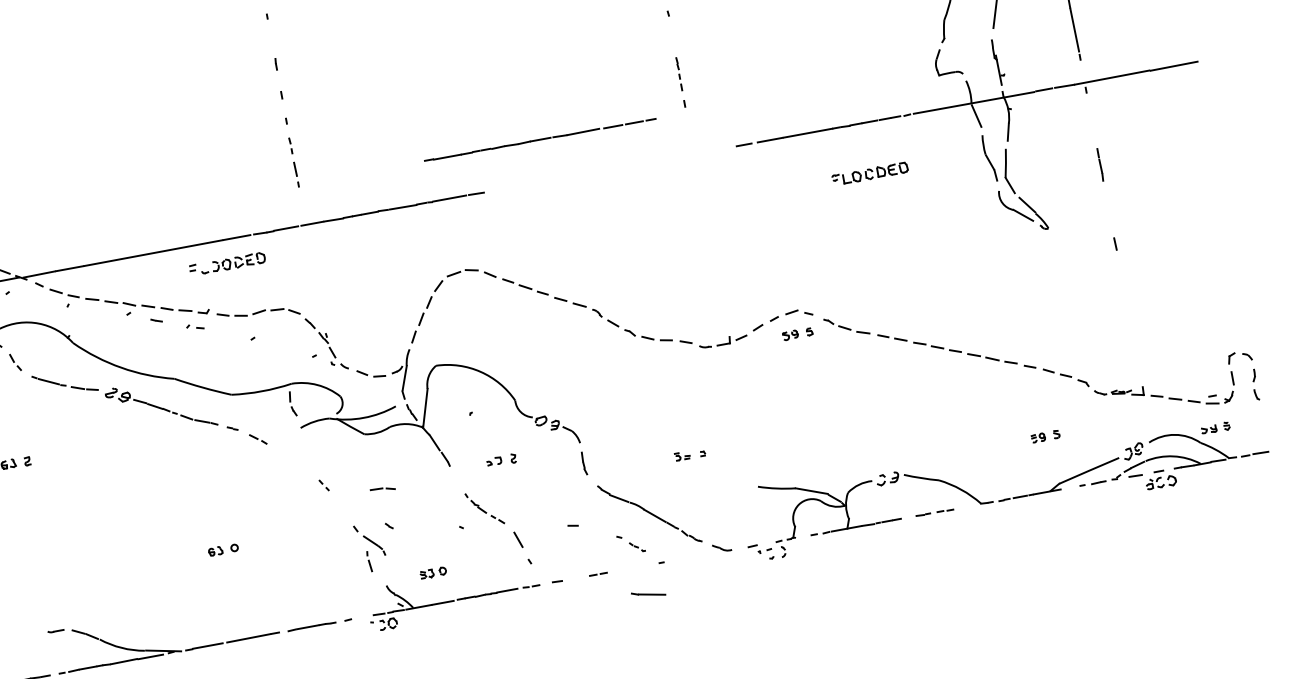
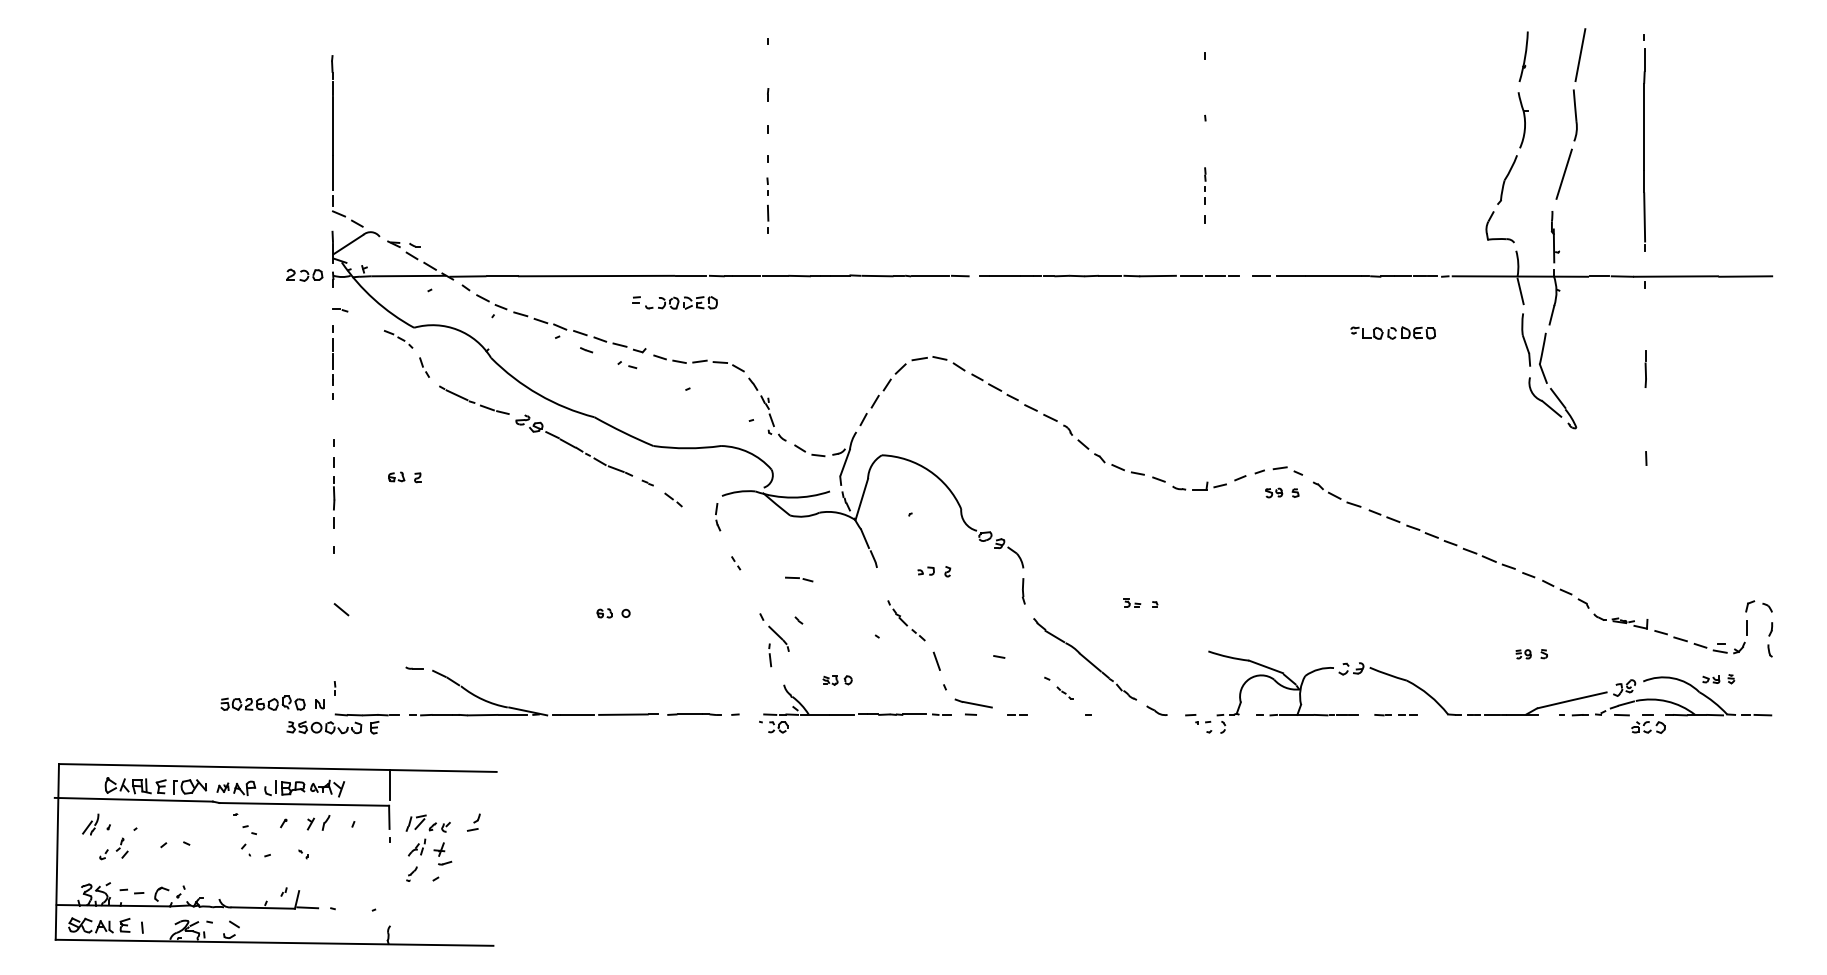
part: (540, 139) -> (1109, 275), moved
part: (293, 404) -> (718, 517), moved
line: (648, 594) -> (973, 703), moved

